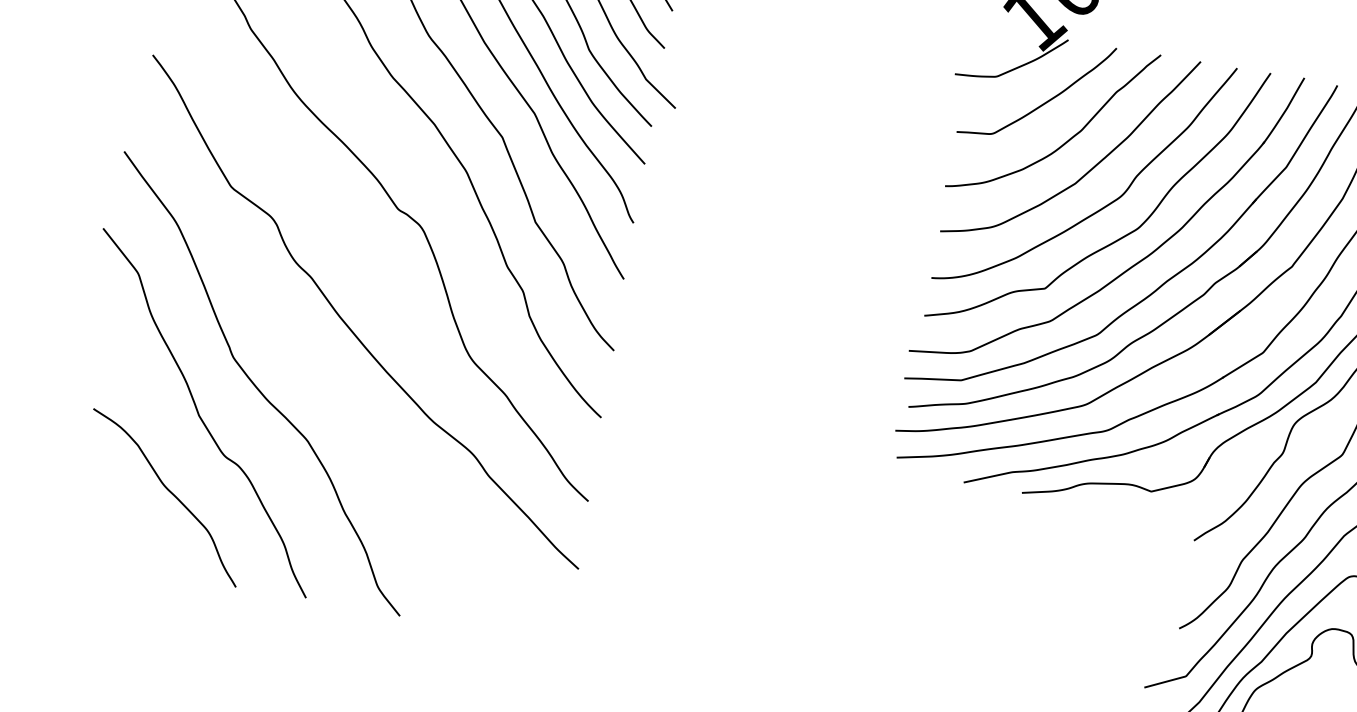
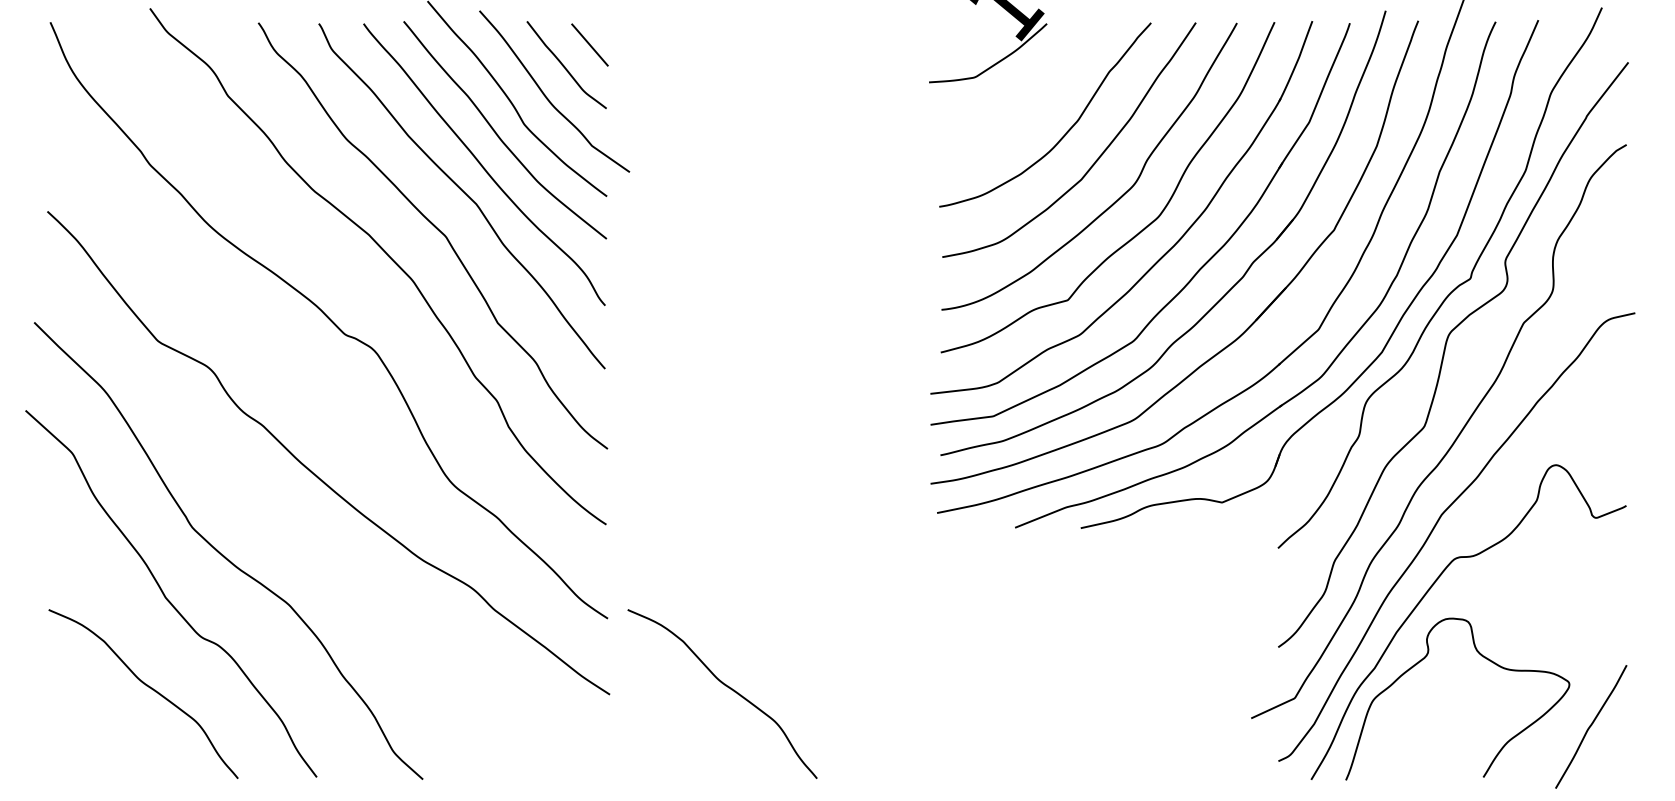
curve: (1045, 101) -> (1033, 95), removed
curve: (682, 579) -> (725, 686), added

